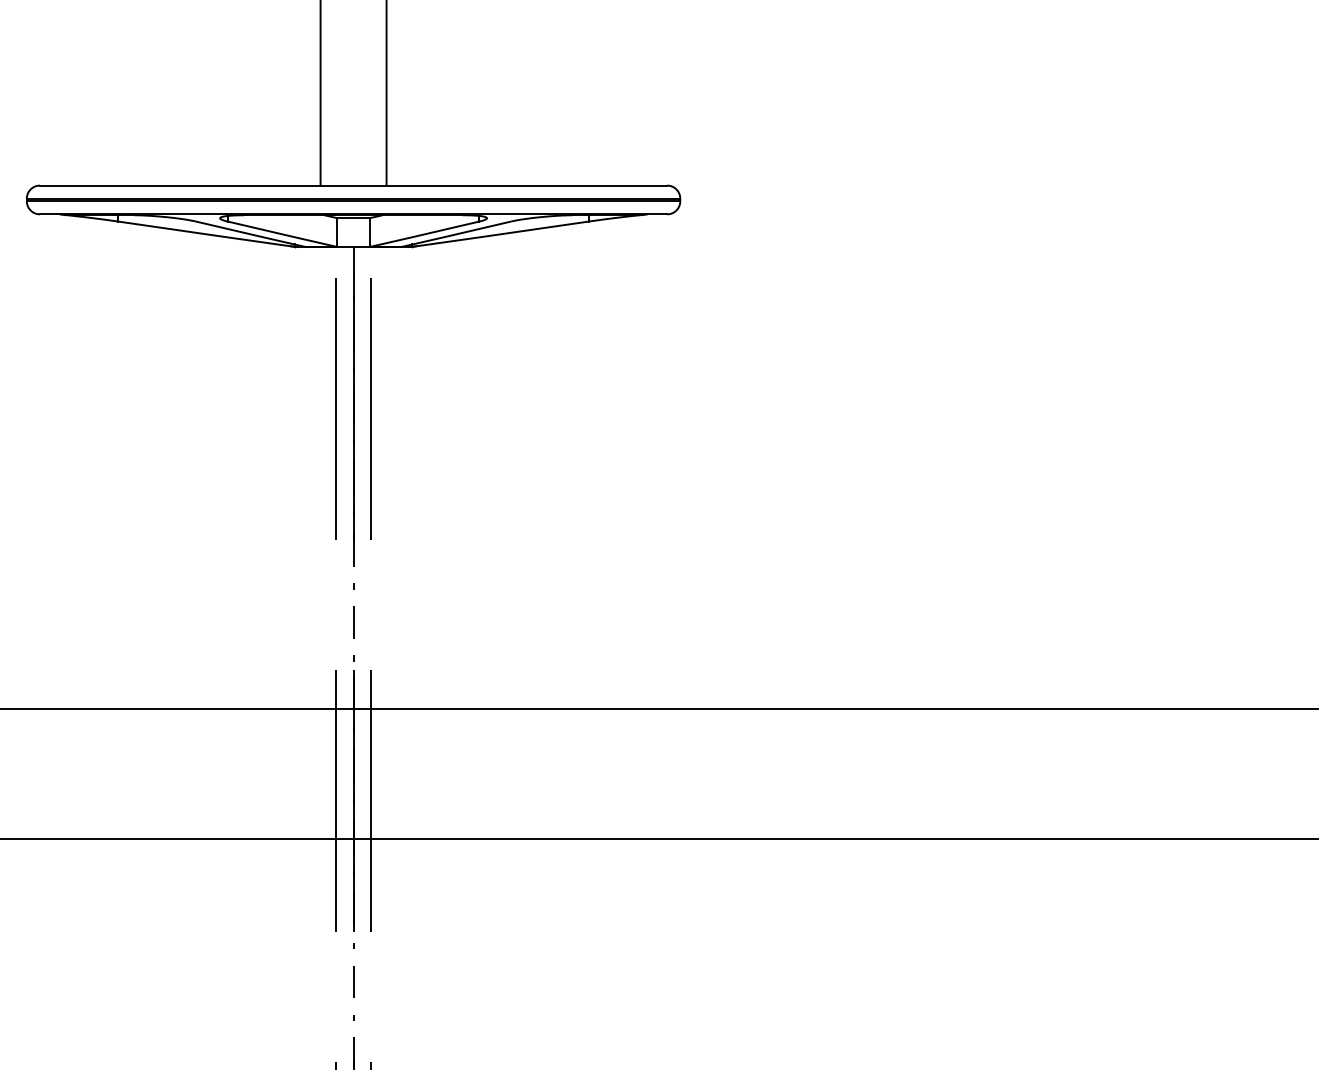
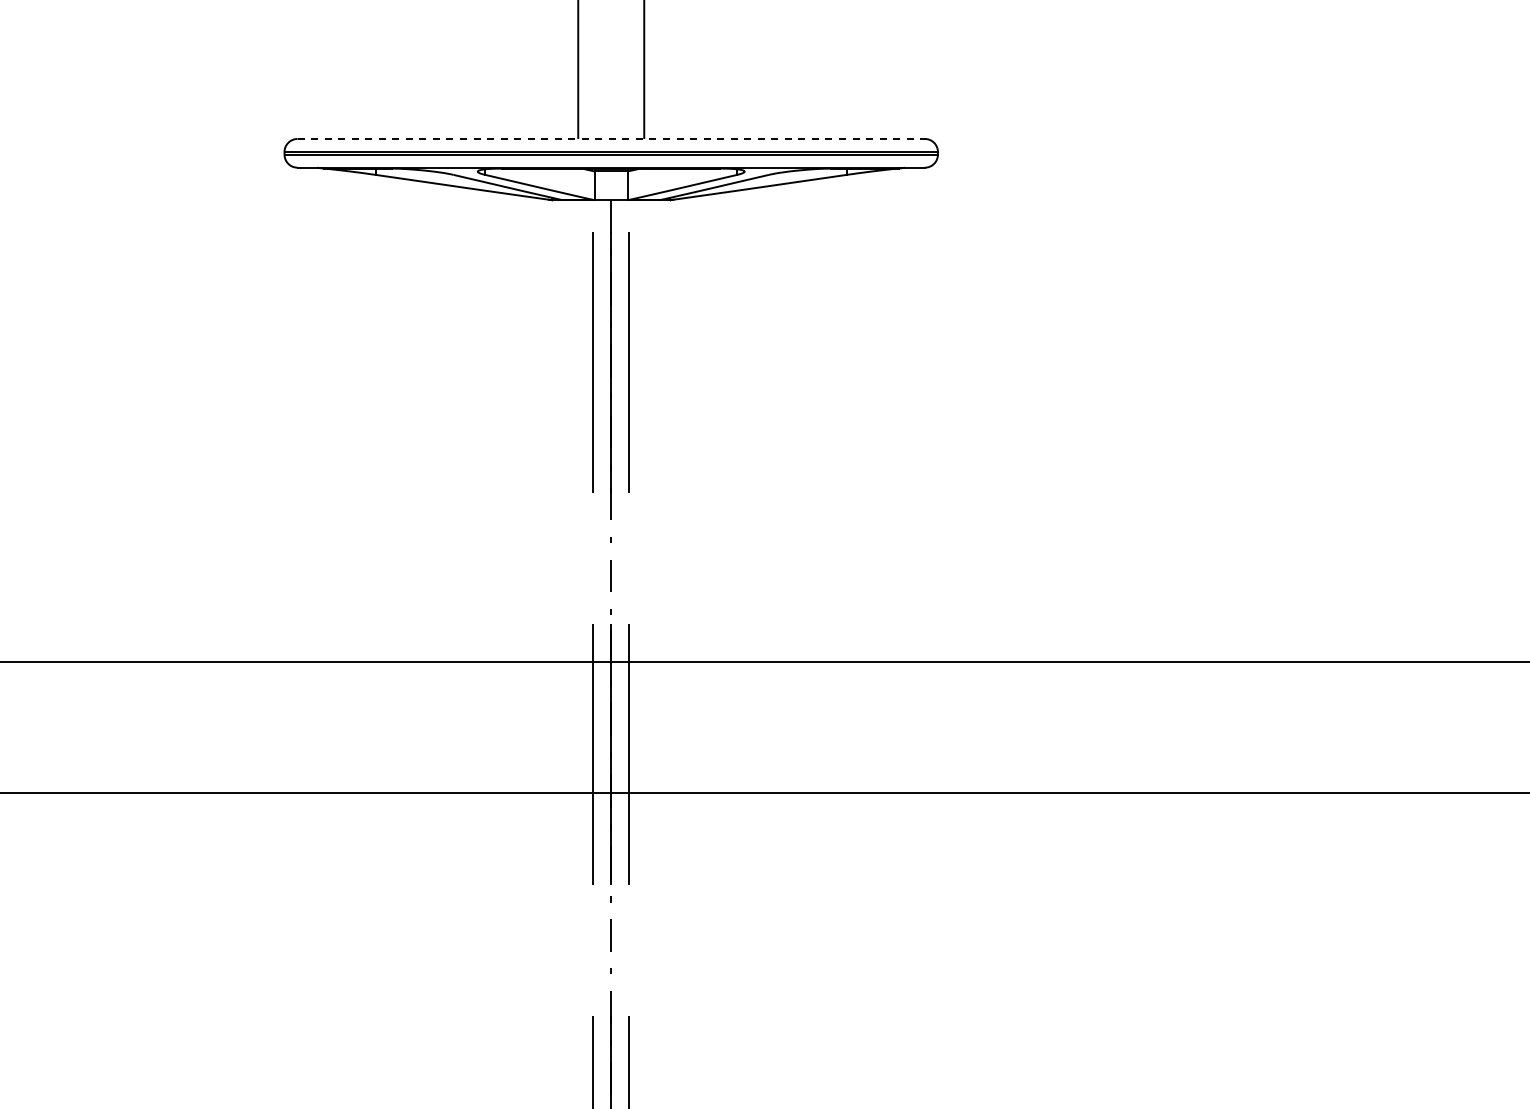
line: (353, 185) -> (611, 138), solid -> dashed

